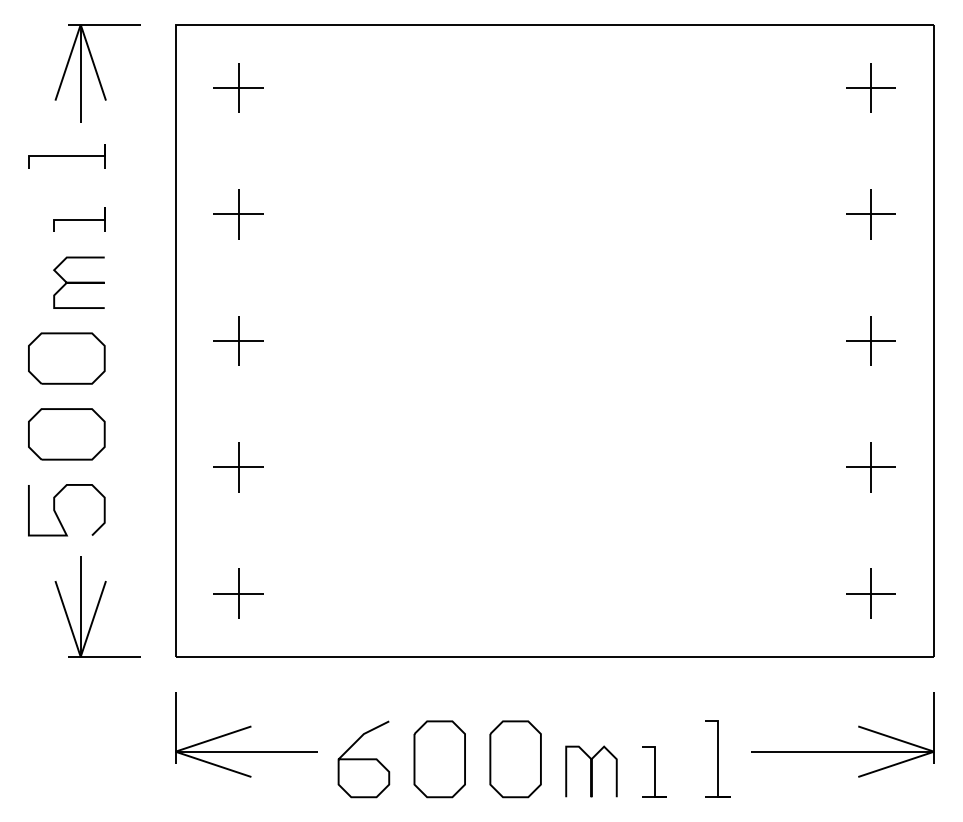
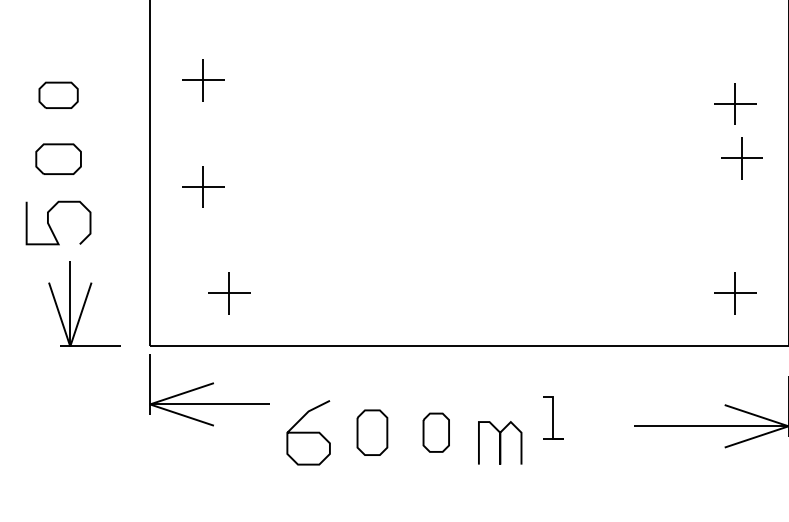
curve: (78, 282) -> (68, 31), removed
part: (870, 340) -> (735, 103), moved
part: (66, 358) -> (58, 95), size x0.6
part: (66, 434) -> (58, 159), size x0.7
part: (870, 467) -> (741, 158), moved
part: (238, 593) -> (229, 293), moved
part: (246, 734) -> (209, 389), moved
line: (717, 758) -> (606, 432), removed
part: (439, 759) -> (372, 432), size x0.7
part: (515, 759) -> (436, 432), size x0.6
line: (654, 771) -> (553, 417), moved

